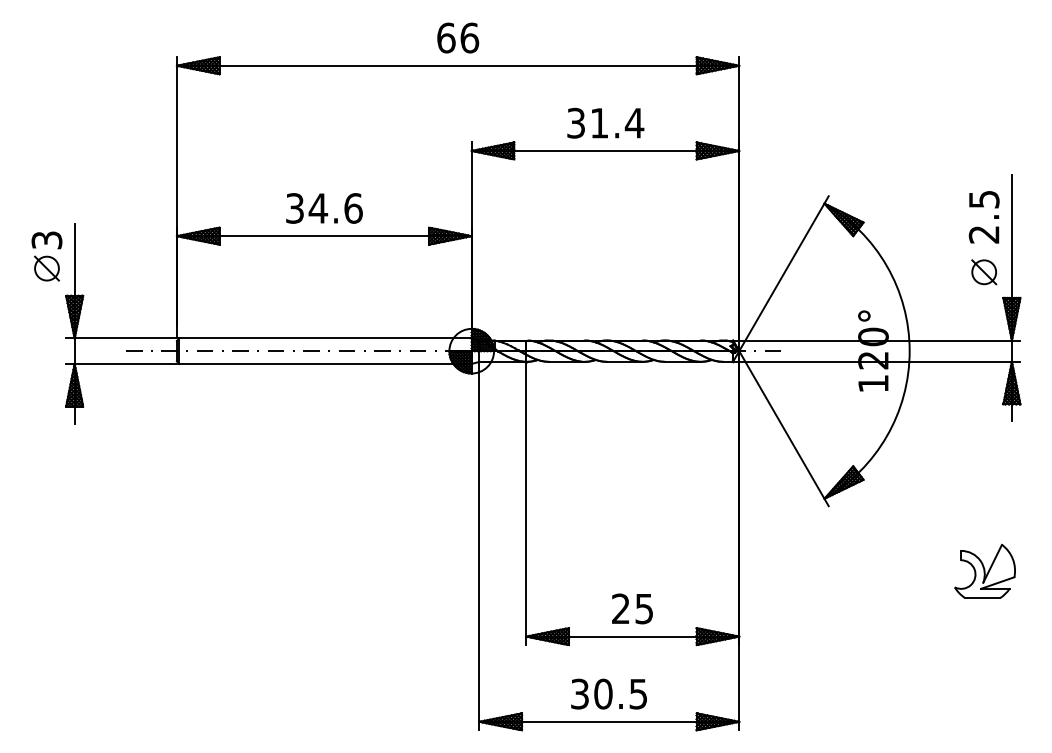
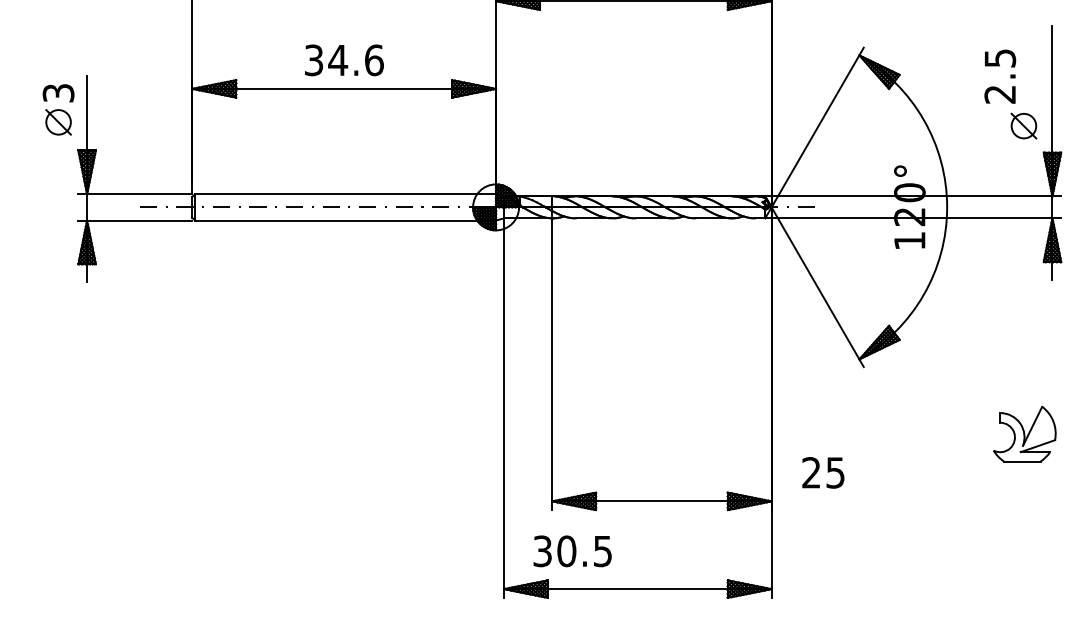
text: (983, 217) -> (999, 76), moved
text: (632, 608) -> (823, 472), moved
text: (608, 693) -> (572, 550), moved

